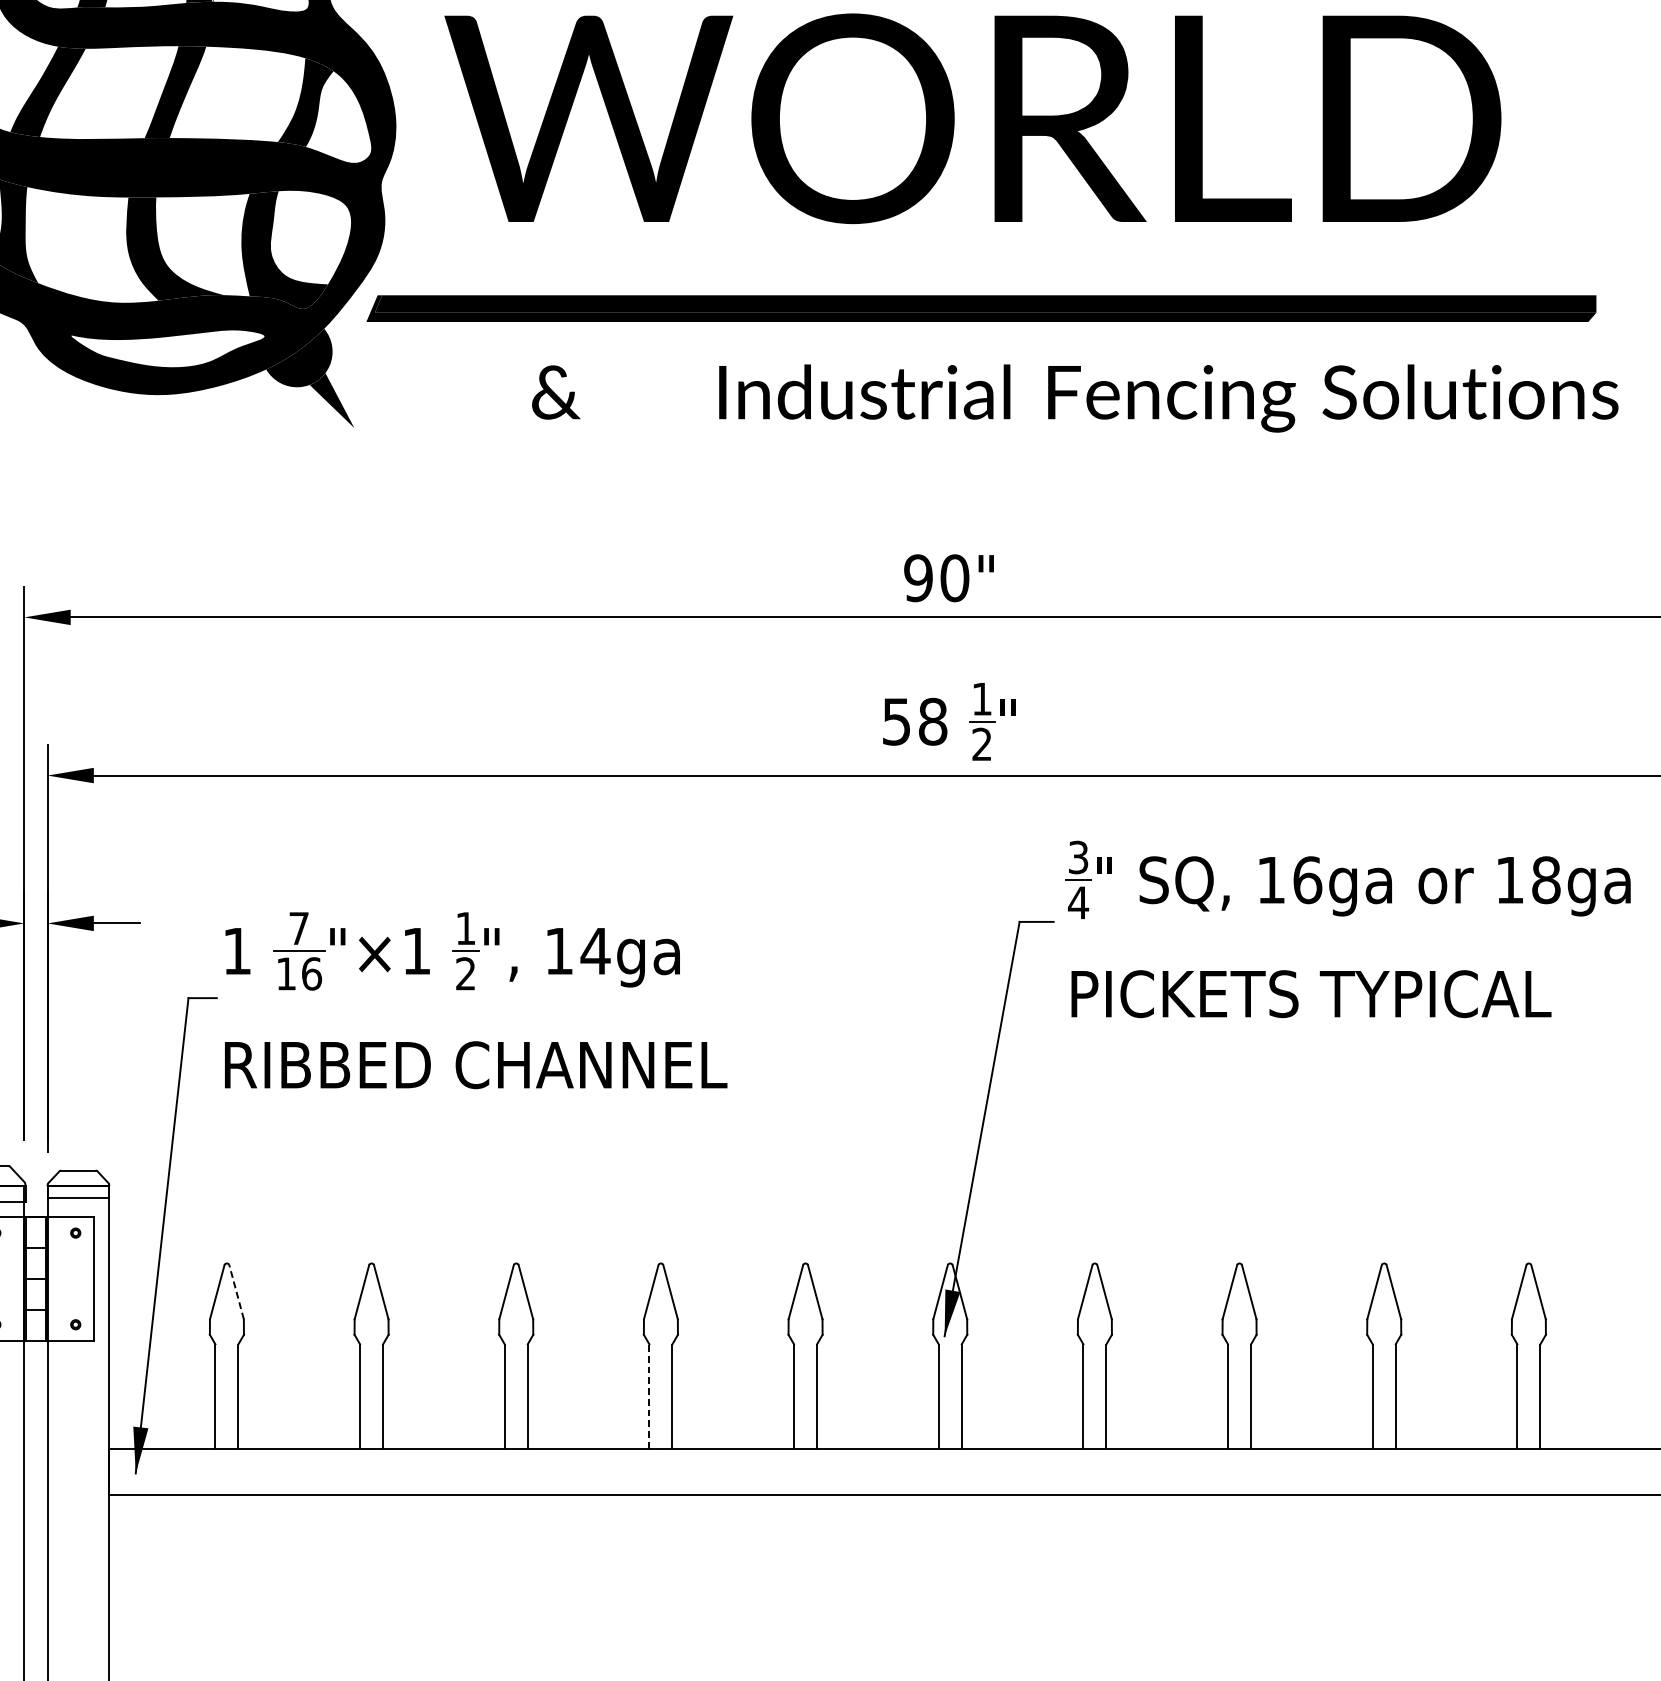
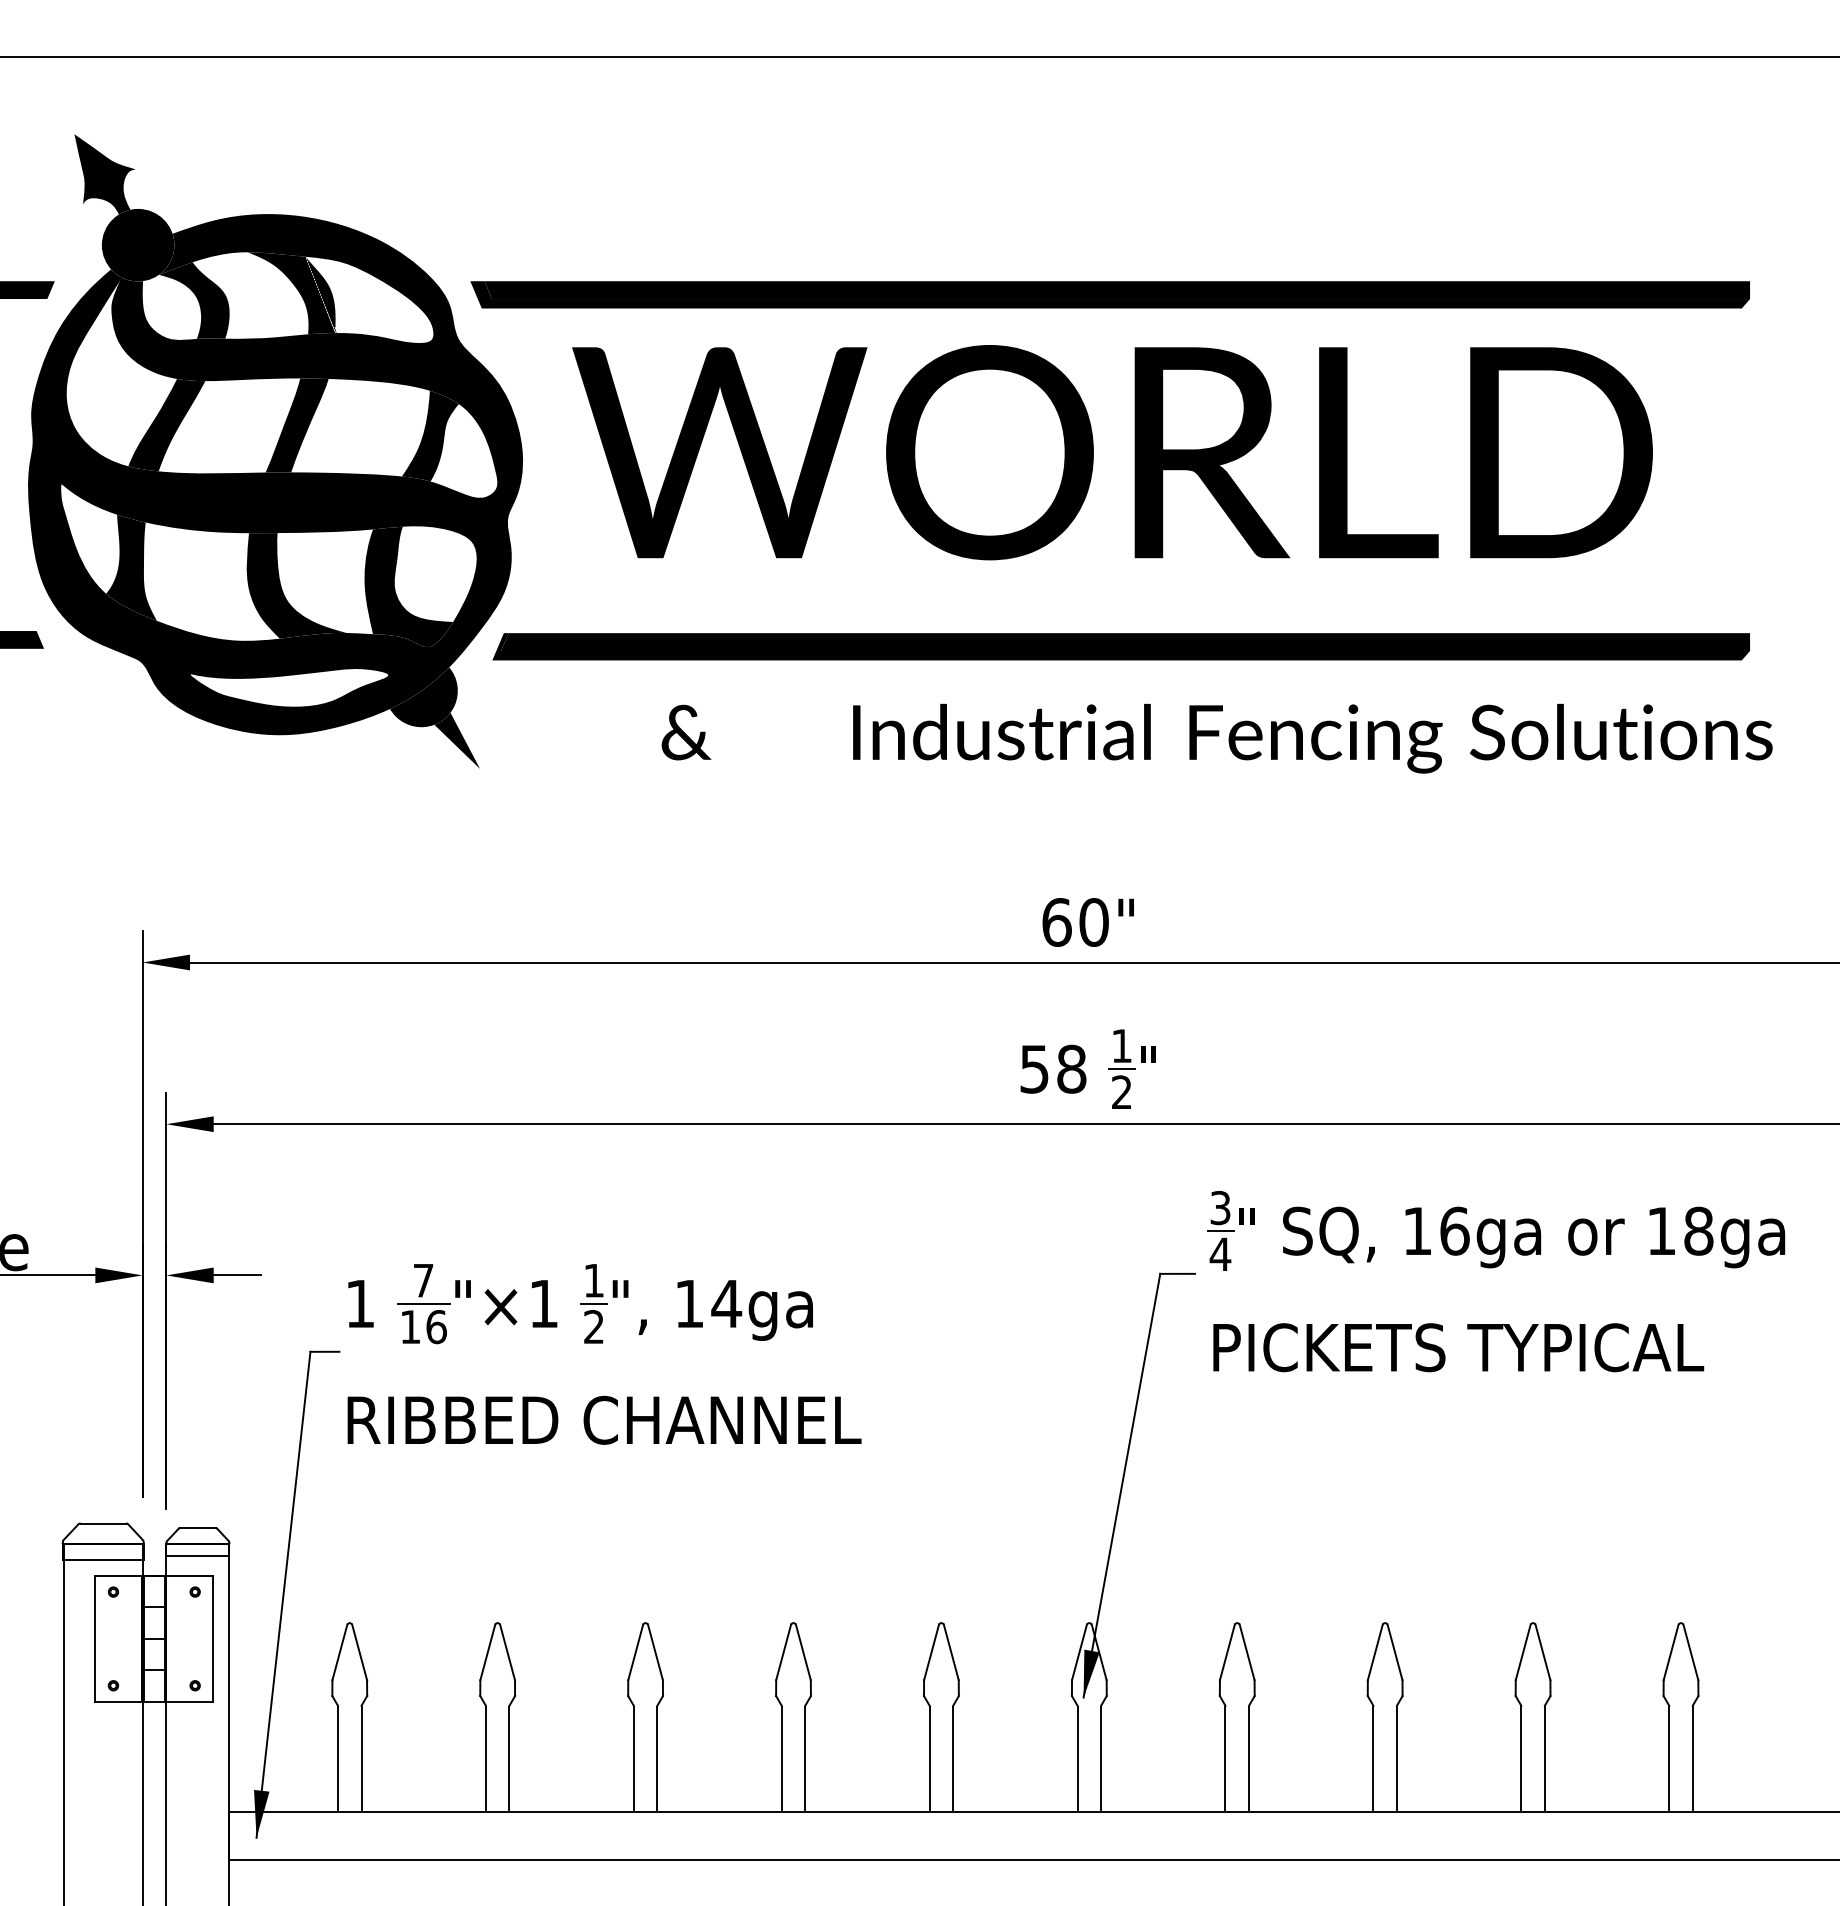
text: (918, 578) -> (1056, 922), 90" -> 60"
line: (236, 1292) -> (359, 1652), dashed -> solid
line: (649, 1395) -> (781, 1758), dashed -> solid

